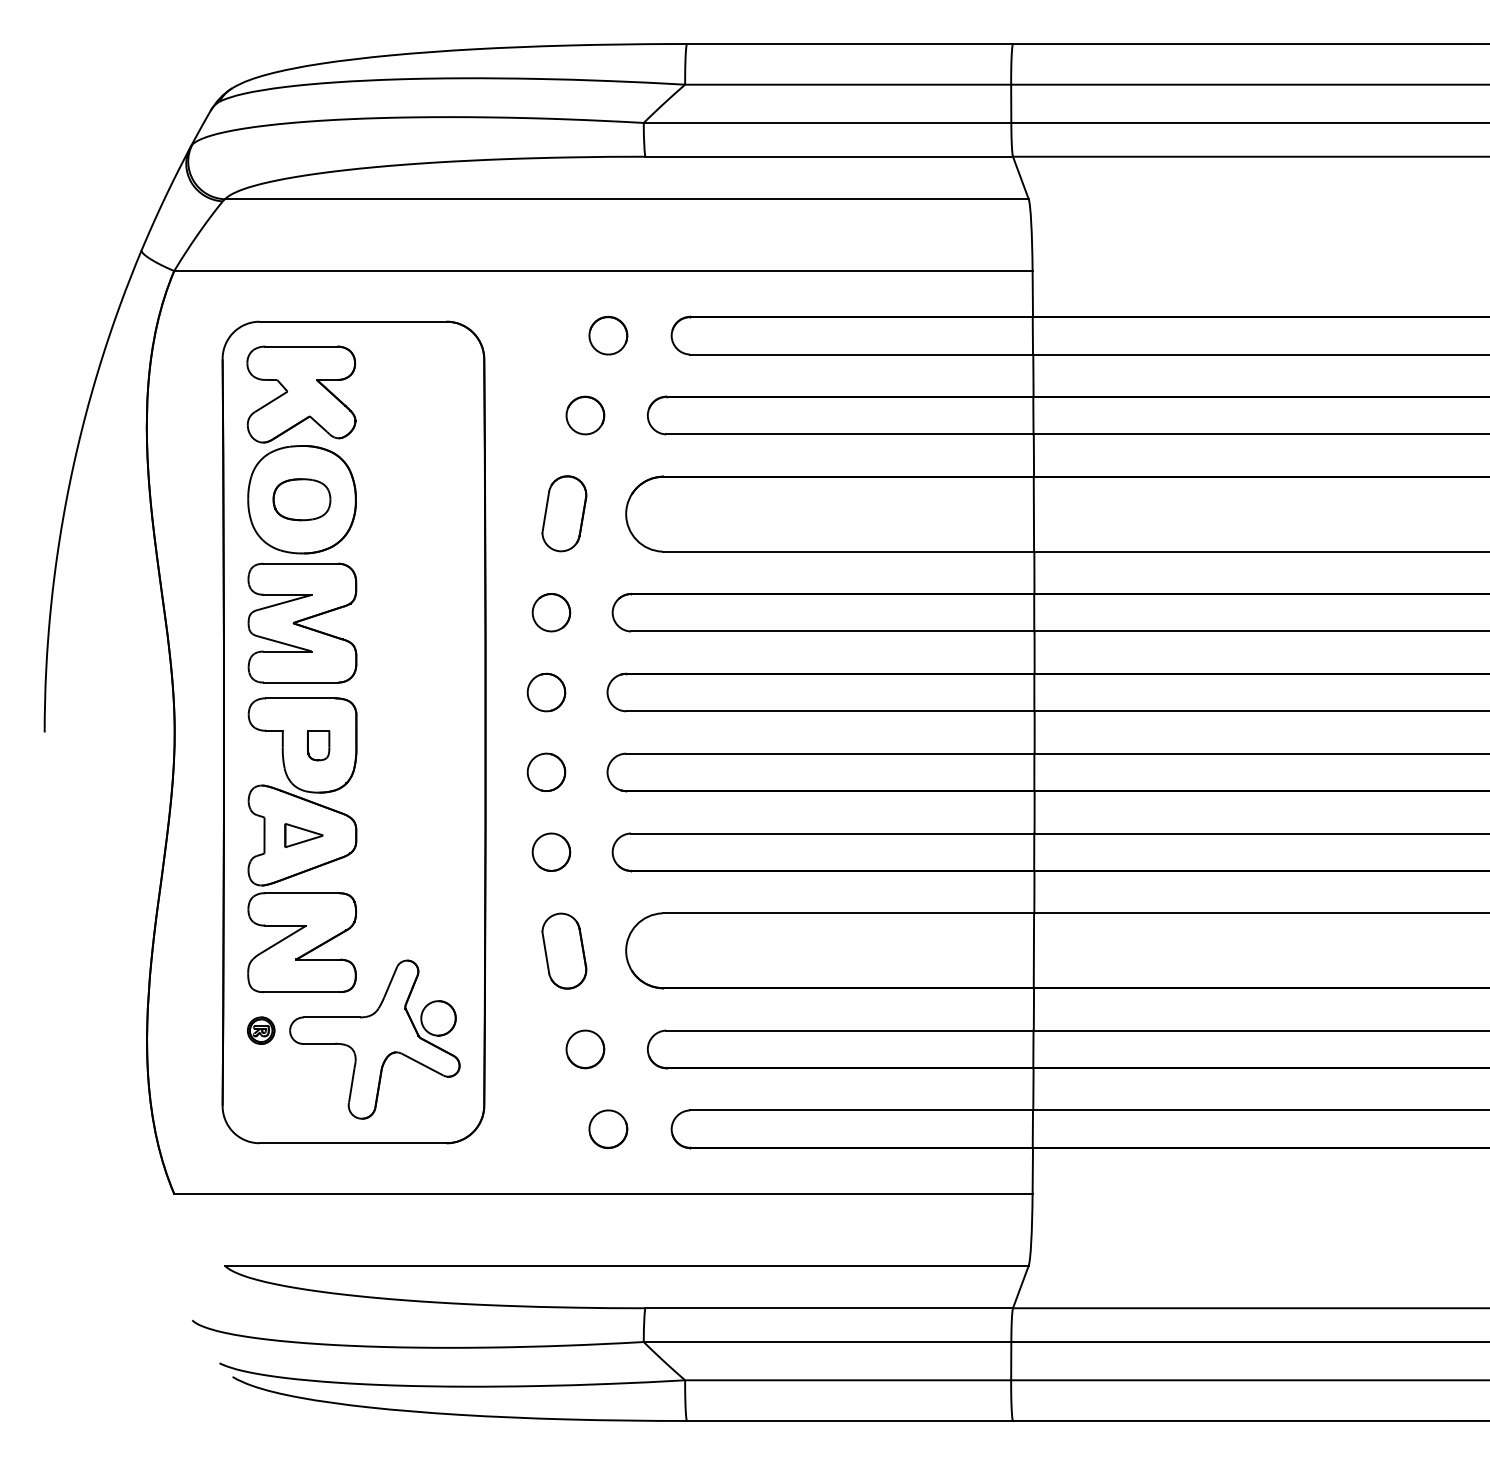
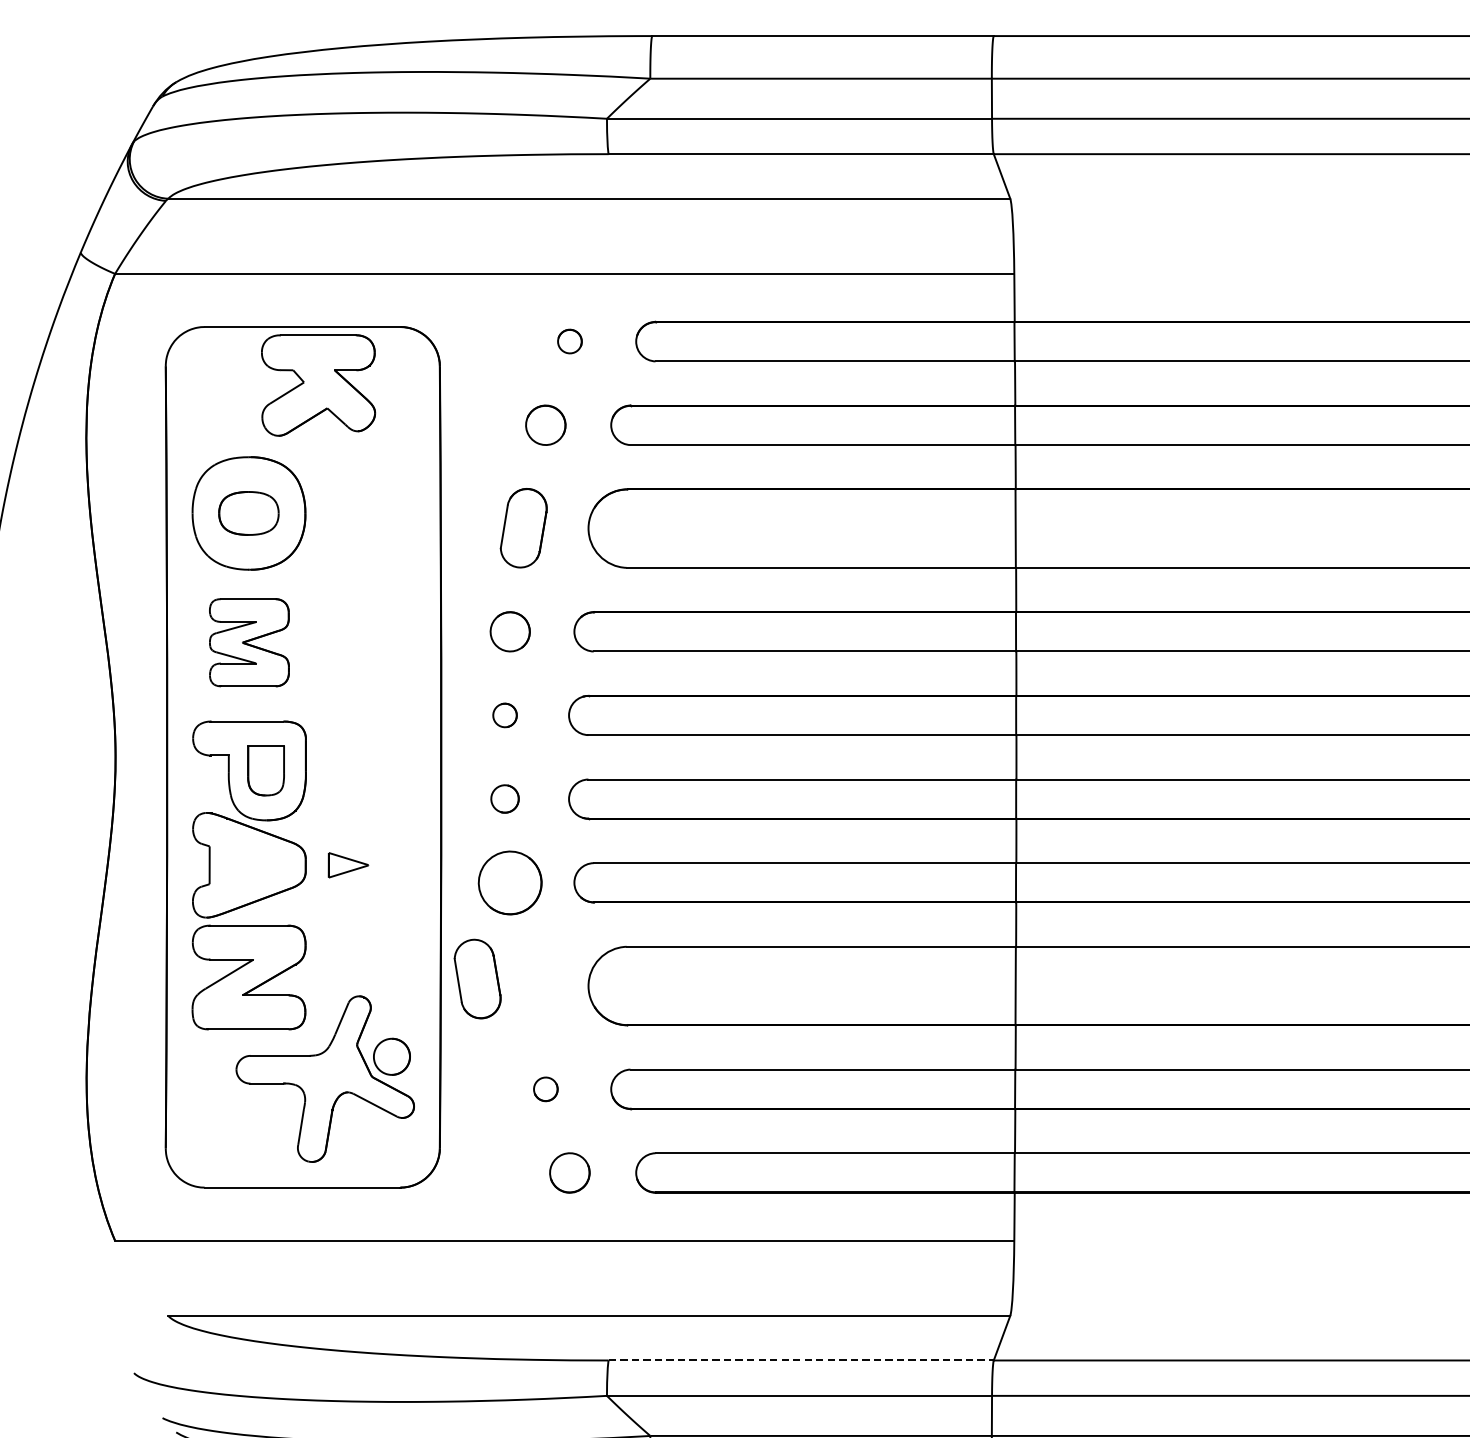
part: (608, 335) -> (570, 341), size x0.6
part: (301, 394) -> (318, 385), moved
part: (302, 622) -> (249, 642), size x0.7
part: (546, 692) -> (505, 715), size x0.6
part: (318, 745) -> (266, 770), size x1.6
part: (546, 771) -> (505, 798), size x0.7
part: (303, 835) -> (347, 865), moved
part: (551, 851) -> (510, 881), size x1.6
part: (564, 950) -> (477, 978), moved
part: (261, 1030) -> (206, 1069), removed
part: (585, 1049) -> (545, 1089), size x0.6
line: (829, 1308) -> (801, 1360), solid -> dashed

